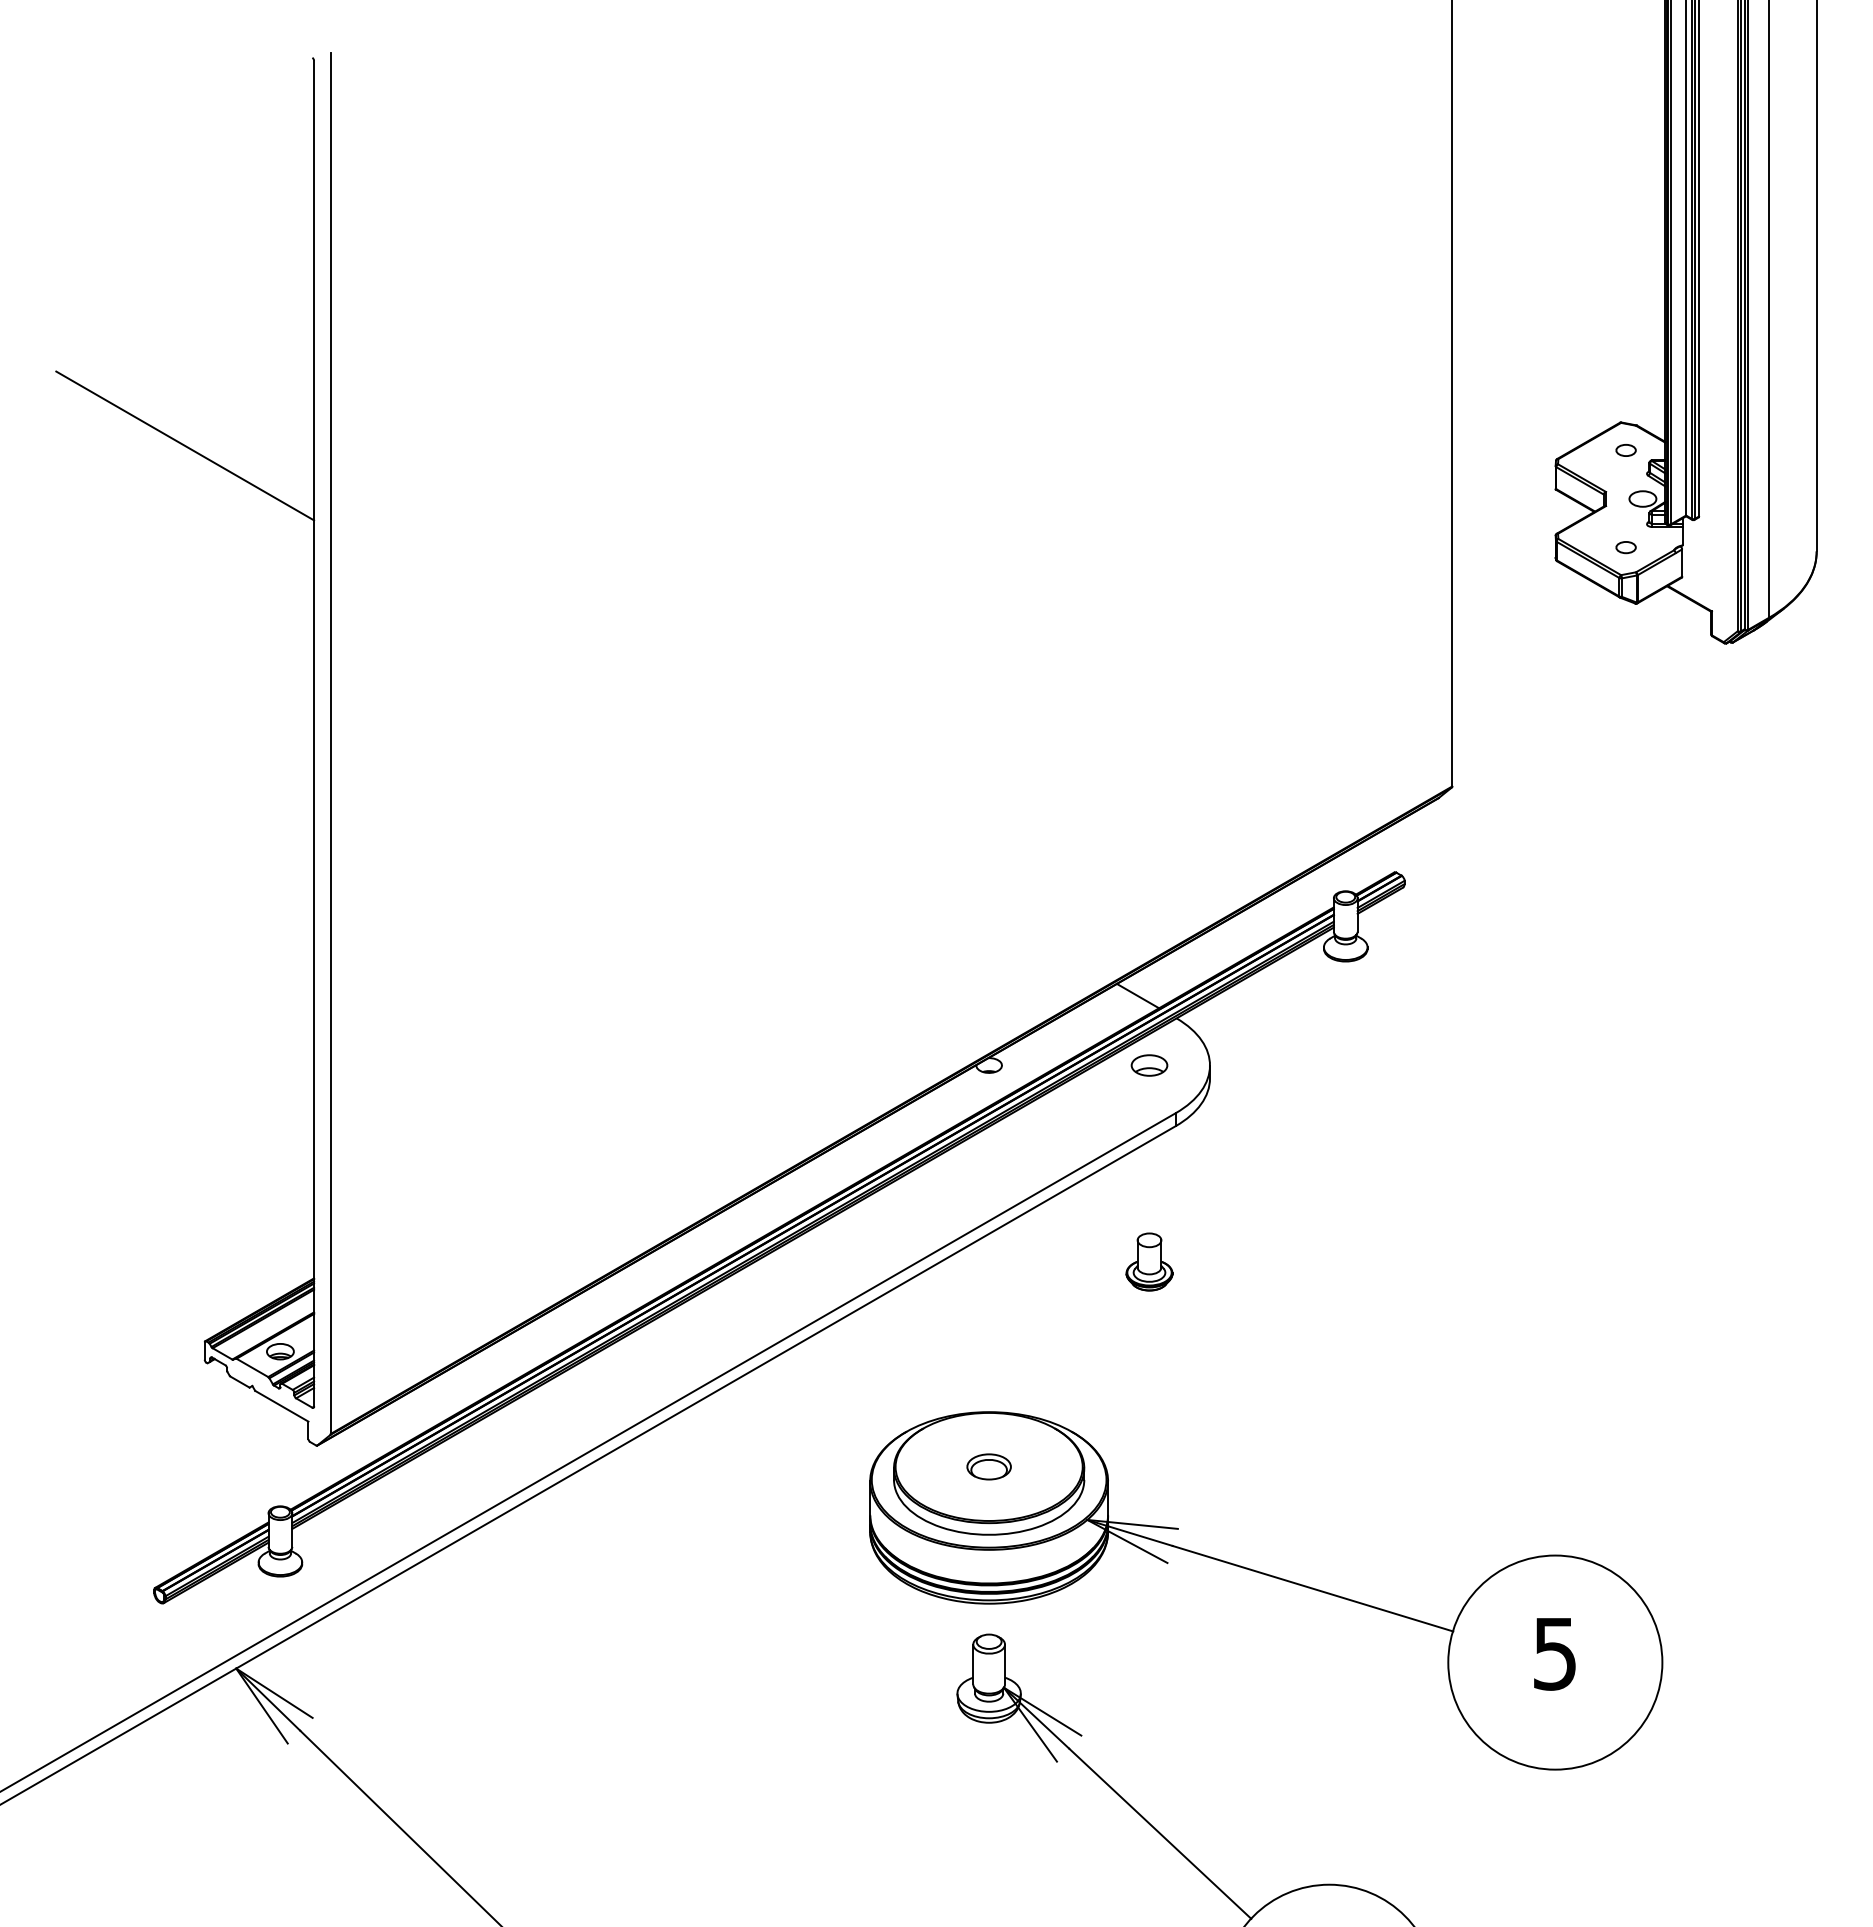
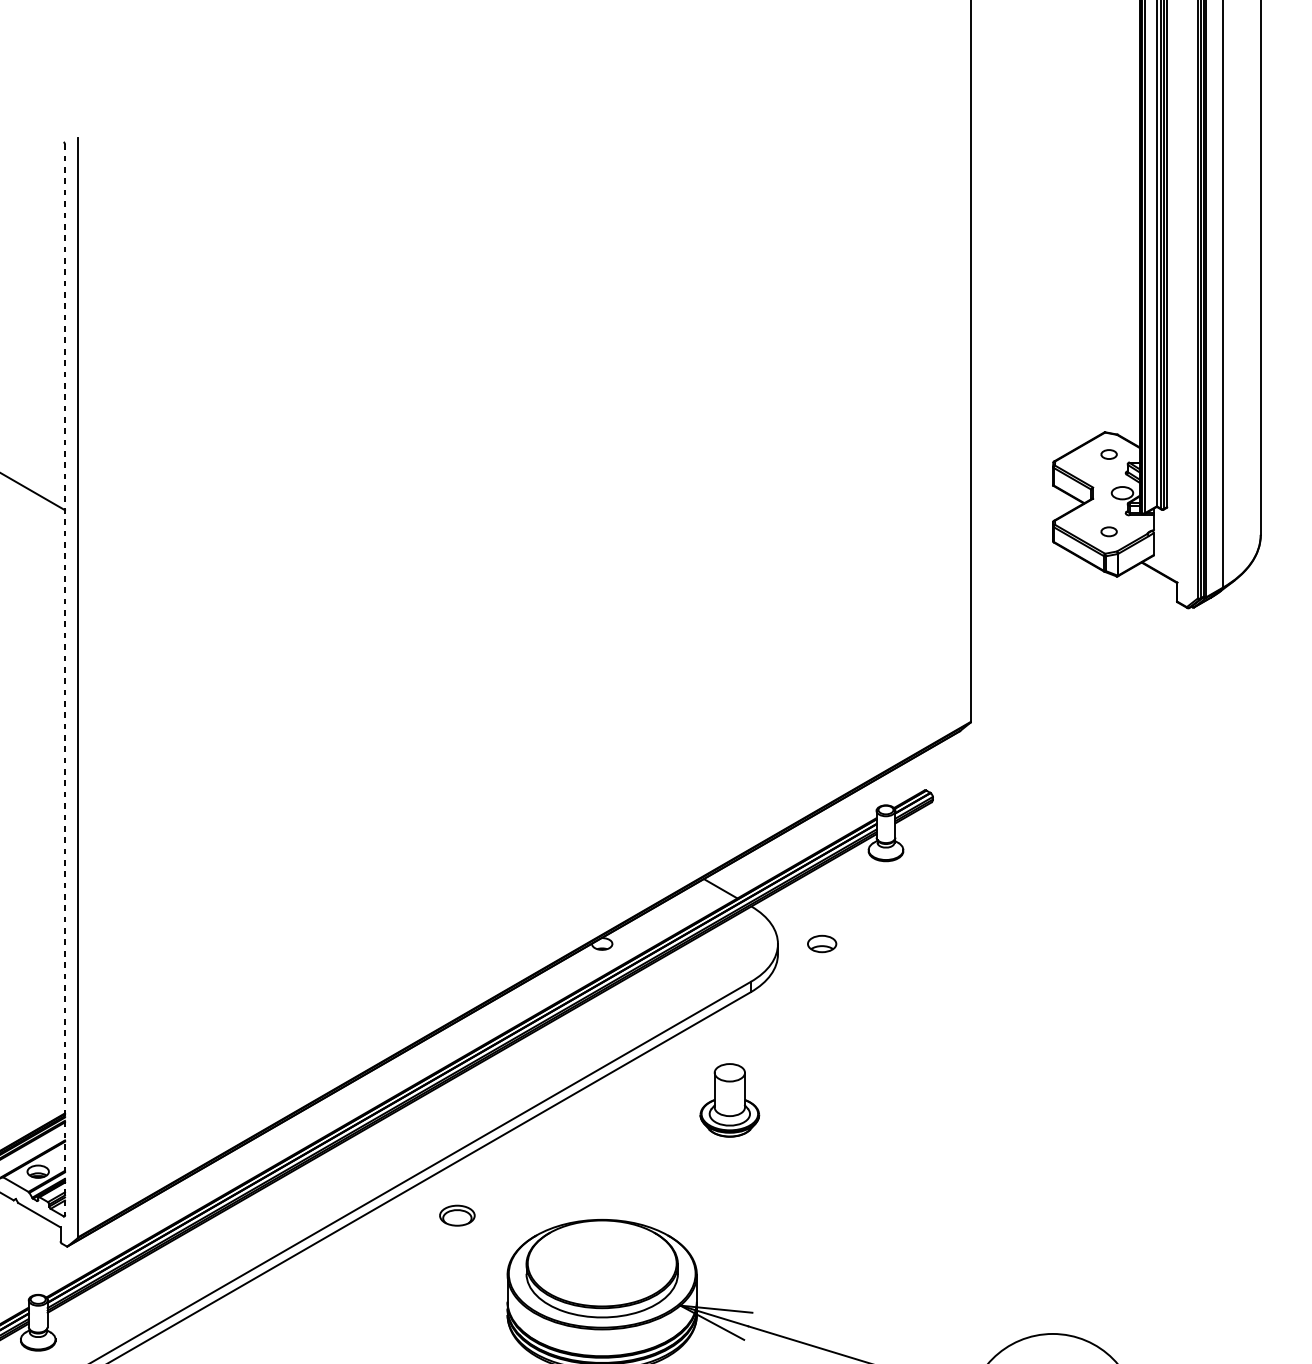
line: (314, 734) -> (65, 680), solid -> dashed
part: (1149, 1065) -> (822, 943), moved
part: (1149, 1261) -> (729, 1099), size x1.6
part: (988, 1466) -> (456, 1215), moved

